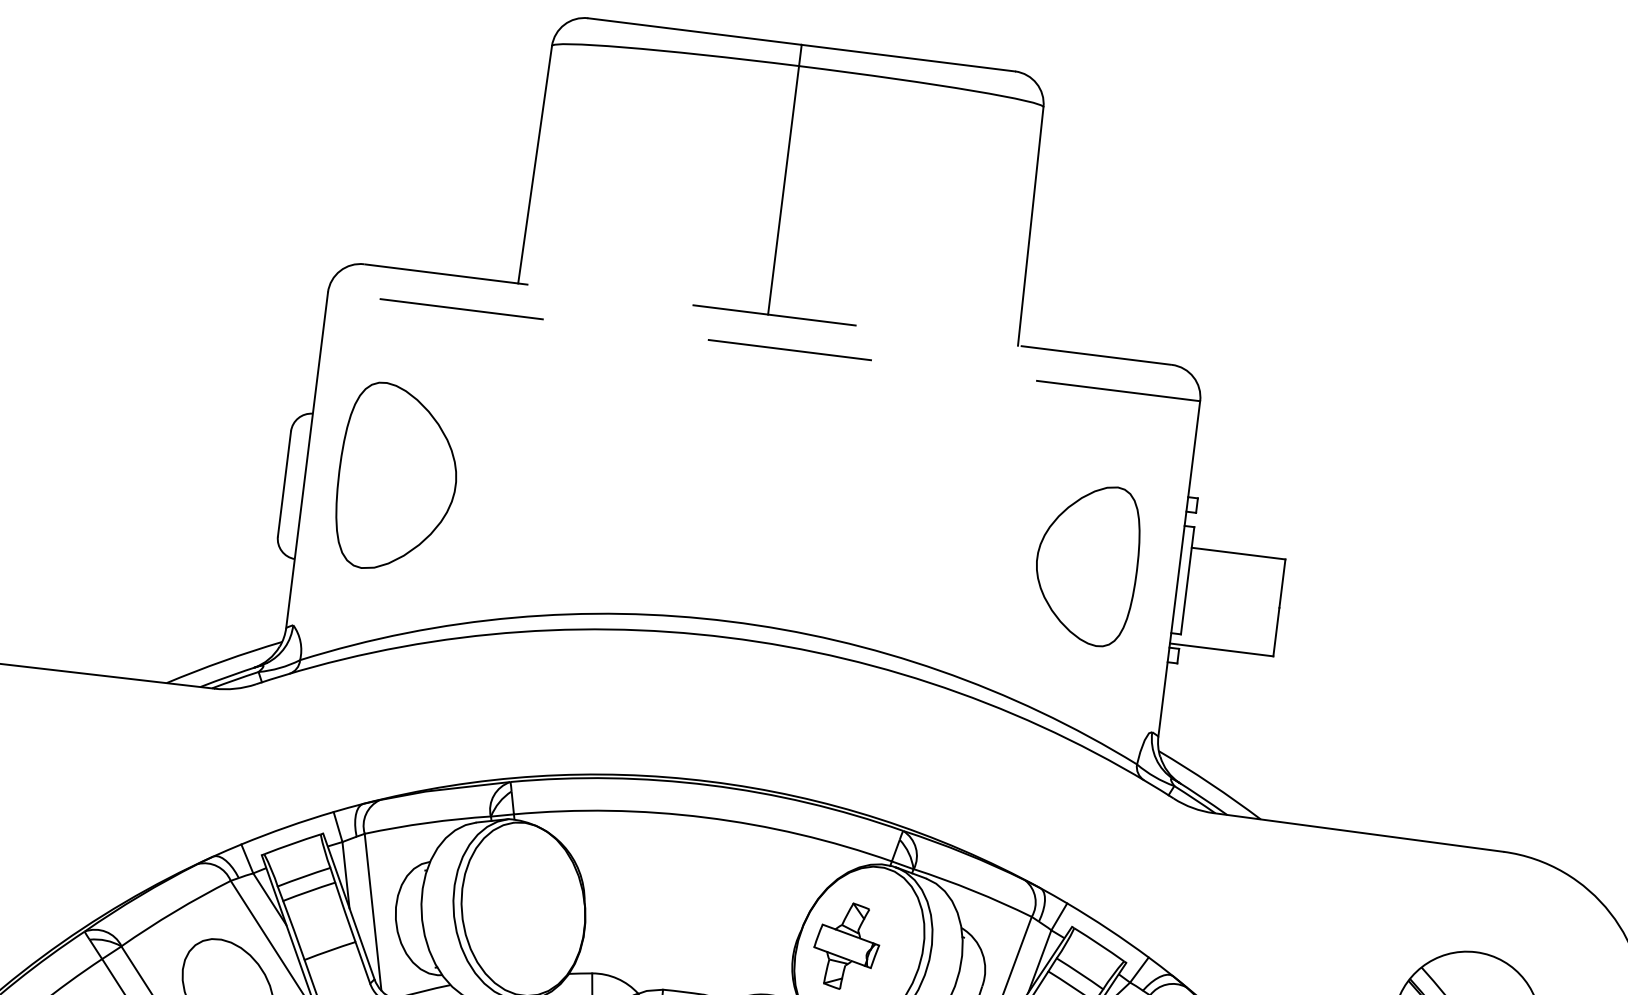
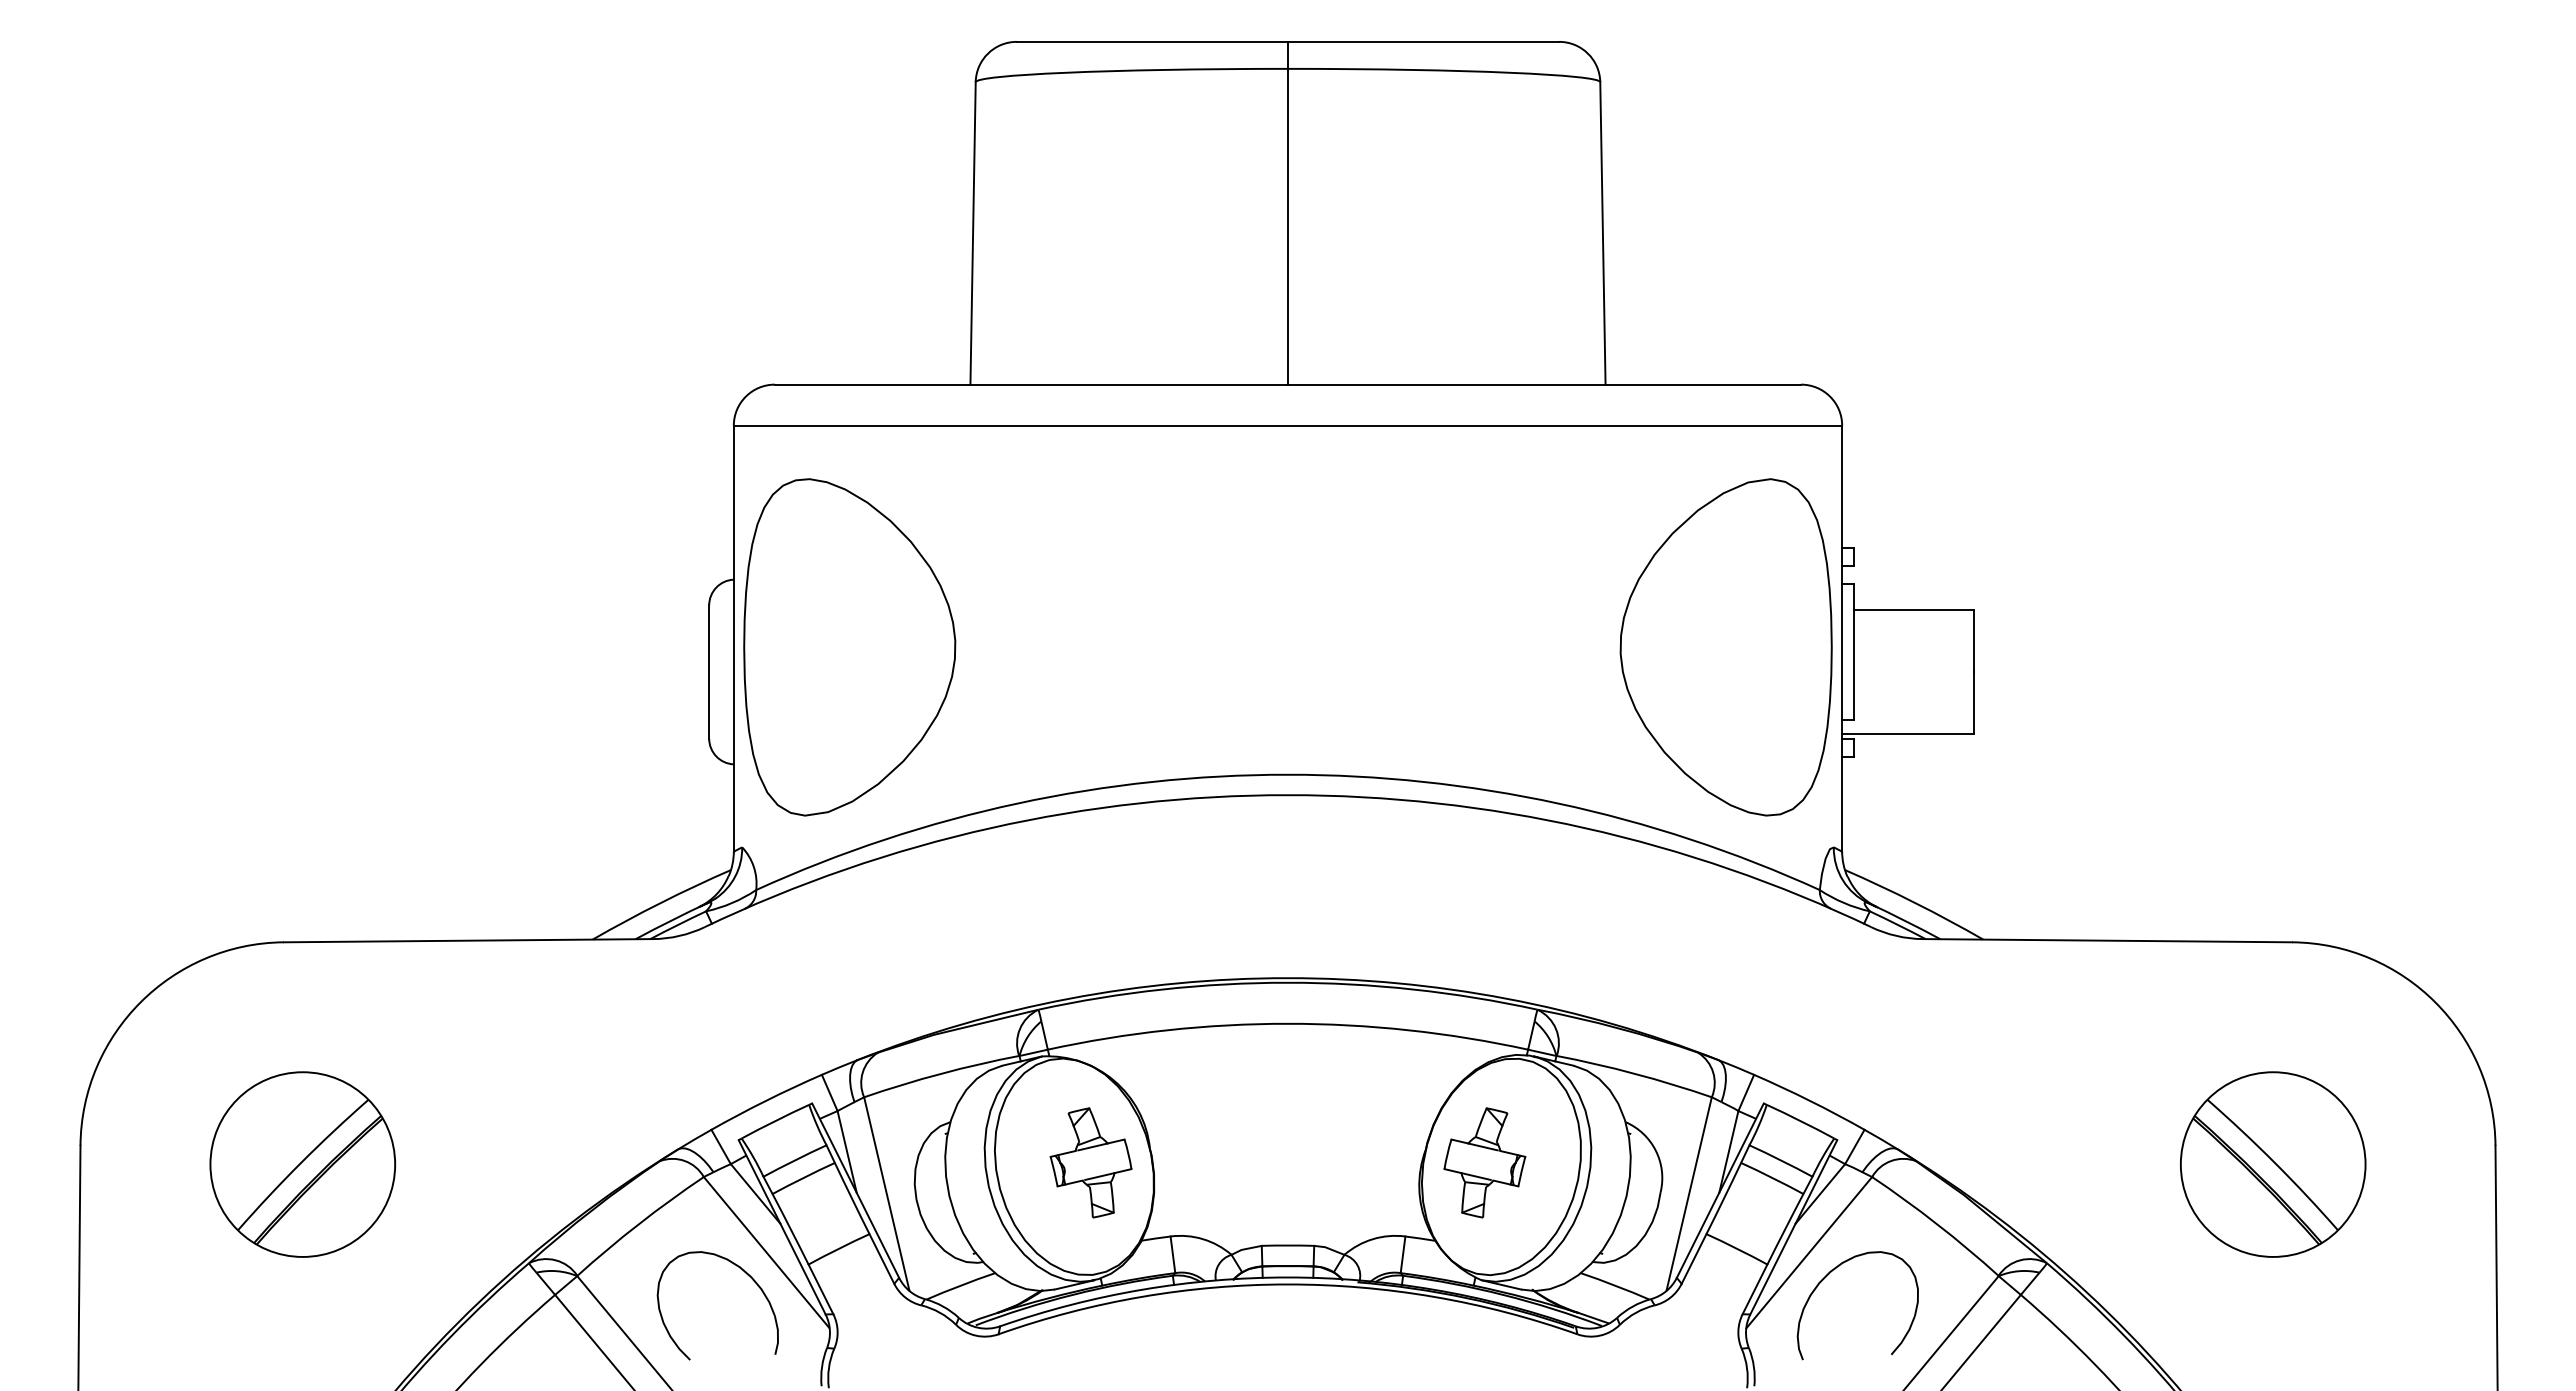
line: (768, 314) -> (1288, 384), dashed -> solid
line: (763, 346) -> (1287, 425), dashed -> solid
part: (397, 478) -> (849, 647), size x1.43
part: (1086, 564) -> (1725, 647), size x1.67
part: (536, 907) -> (1090, 1162), added

